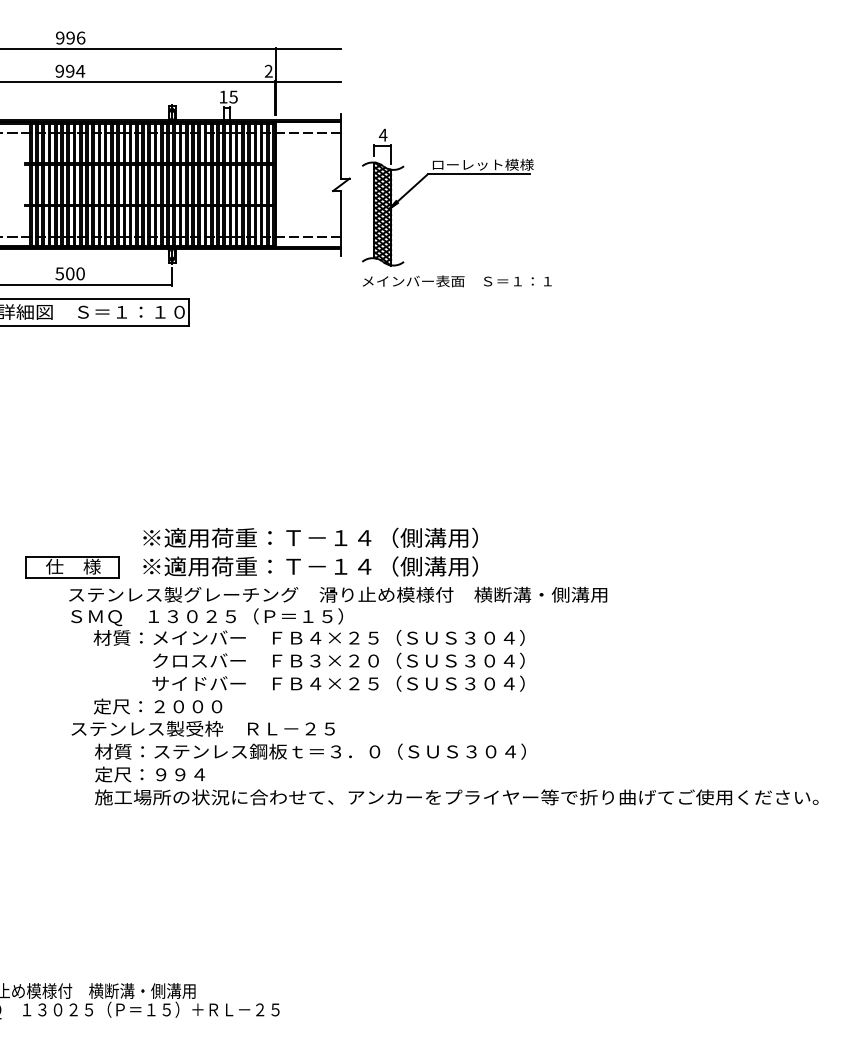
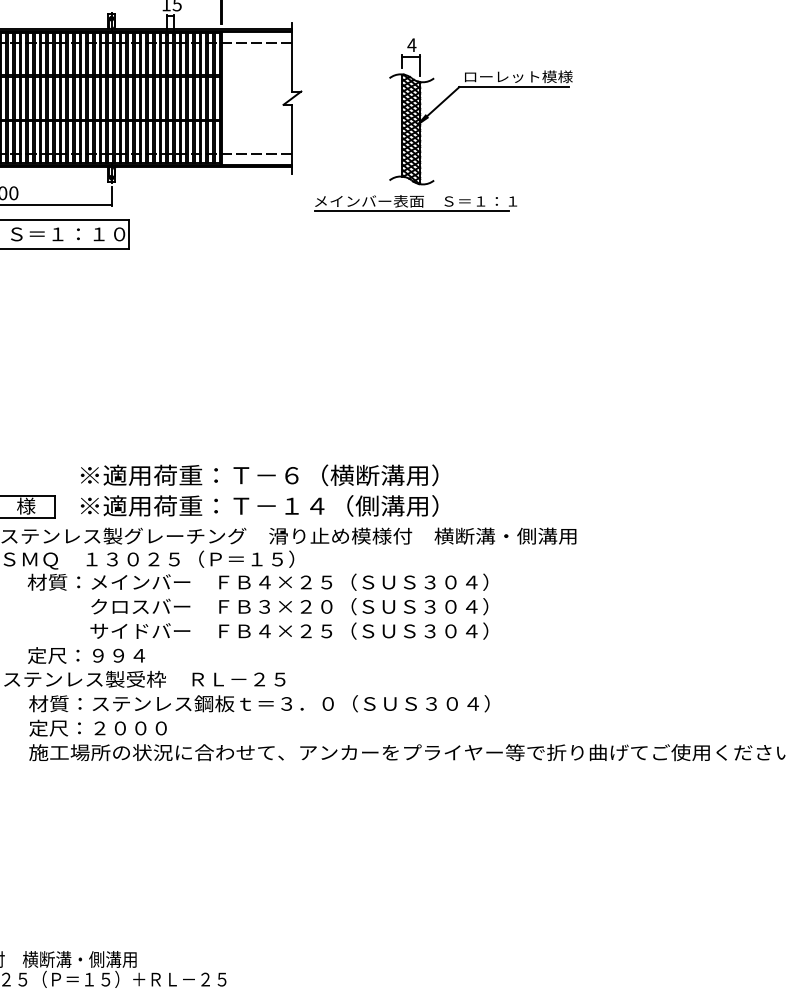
part: (447, 174) -> (480, 87), moved
line: (453, 290) -> (412, 211), added
text: (378, 537) -> (332, 474), ※適用荷重：Ｔ－１４（側溝用） -> ※適用荷重：Ｔ－６（横断溝用）
text: (188, 706) -> (129, 655), 定尺：２０００ -> 定尺：９９４
text: (189, 774) -> (130, 728), 定尺：９９４ -> 定尺：２０００

